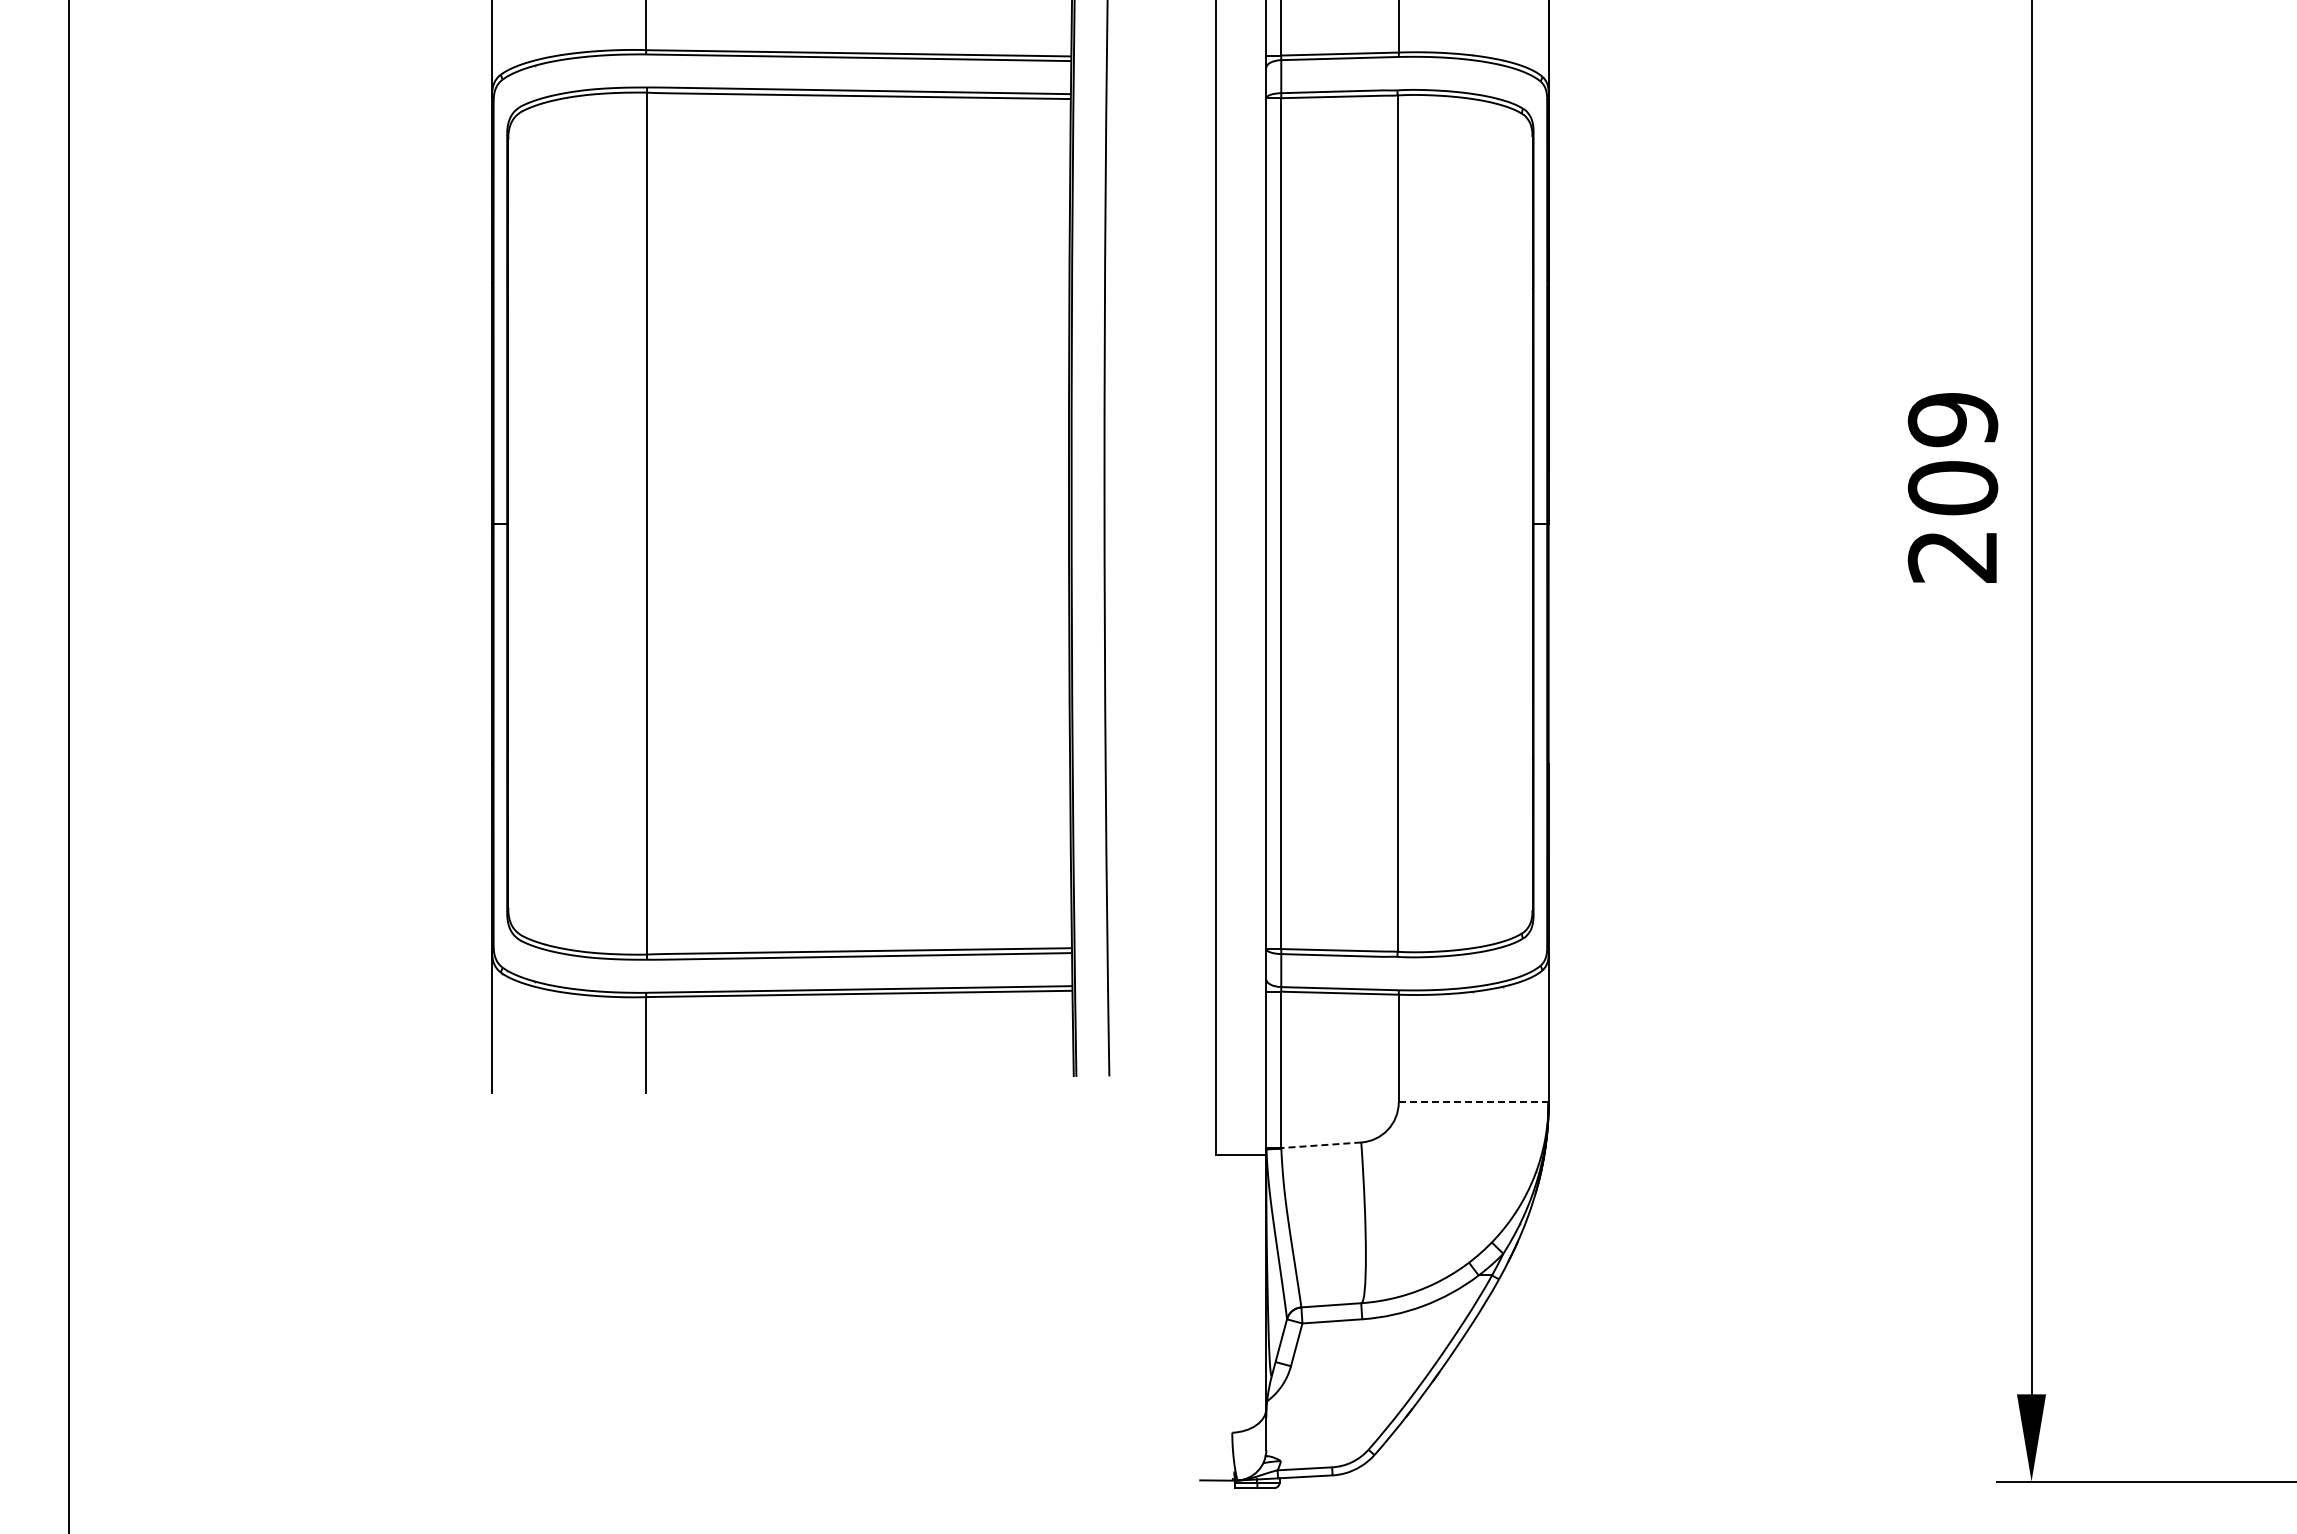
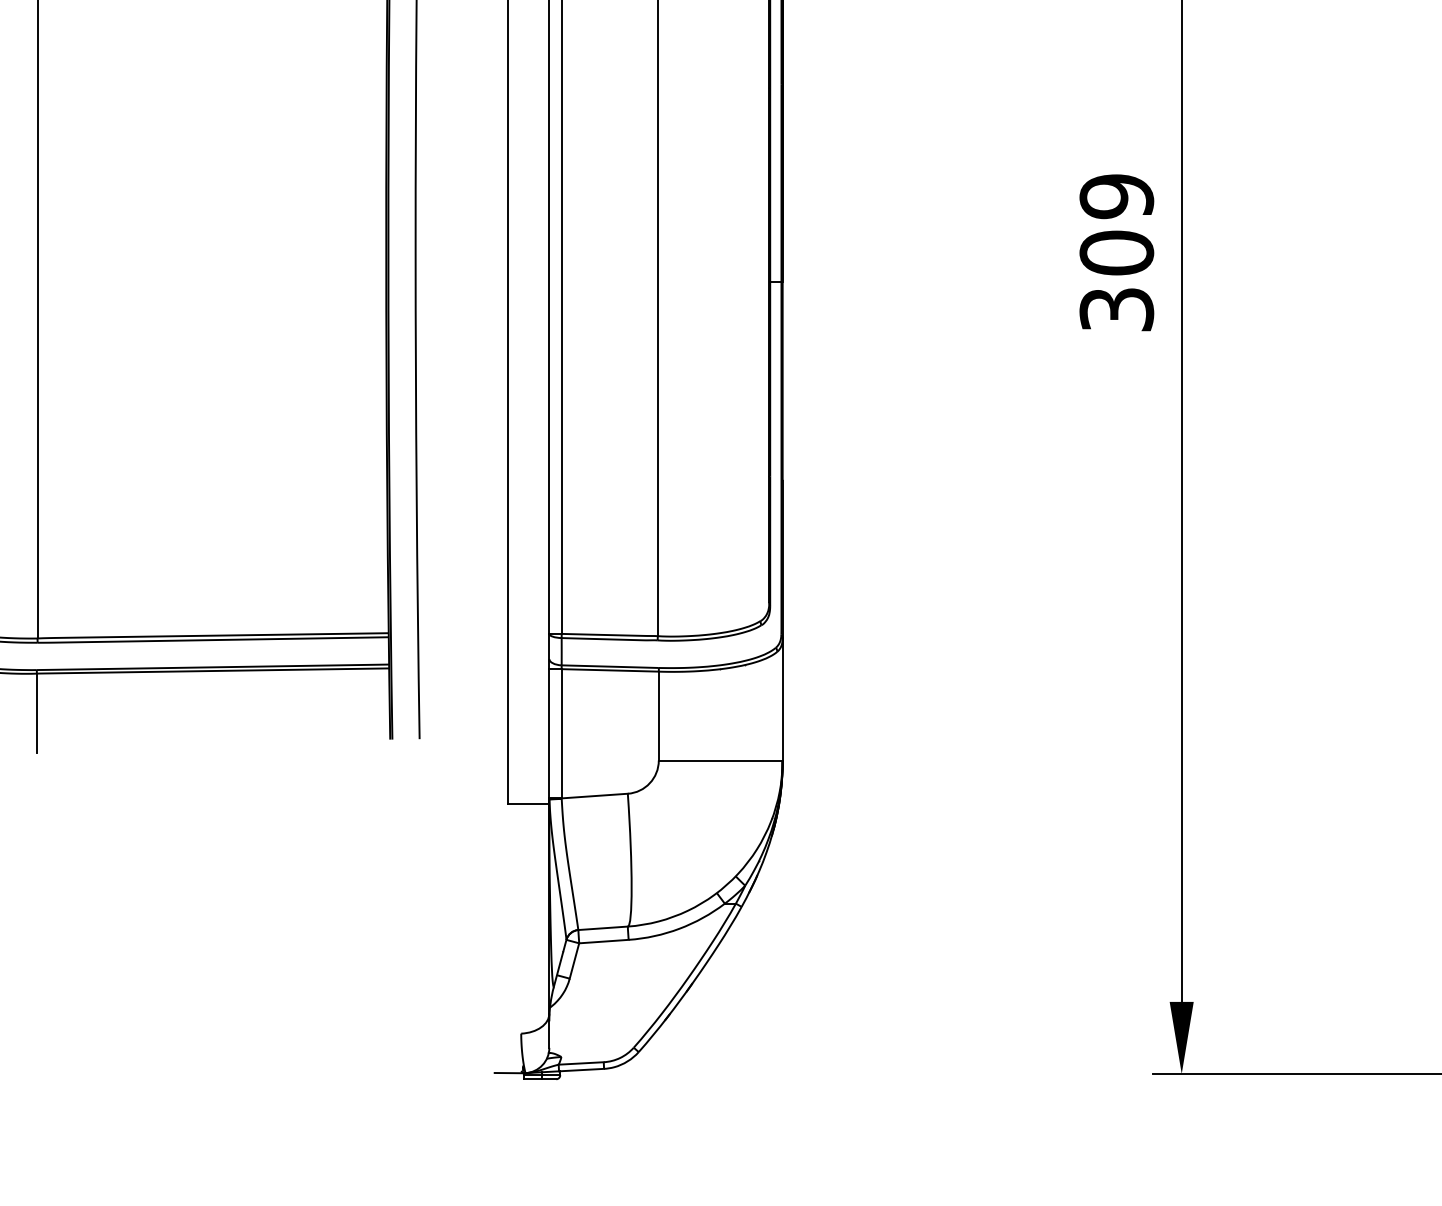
text: (1953, 556) -> (1117, 309), 209 -> 309
line: (1473, 1102) -> (720, 760), dashed -> solid
line: (1320, 1145) -> (594, 796), dashed -> solid

